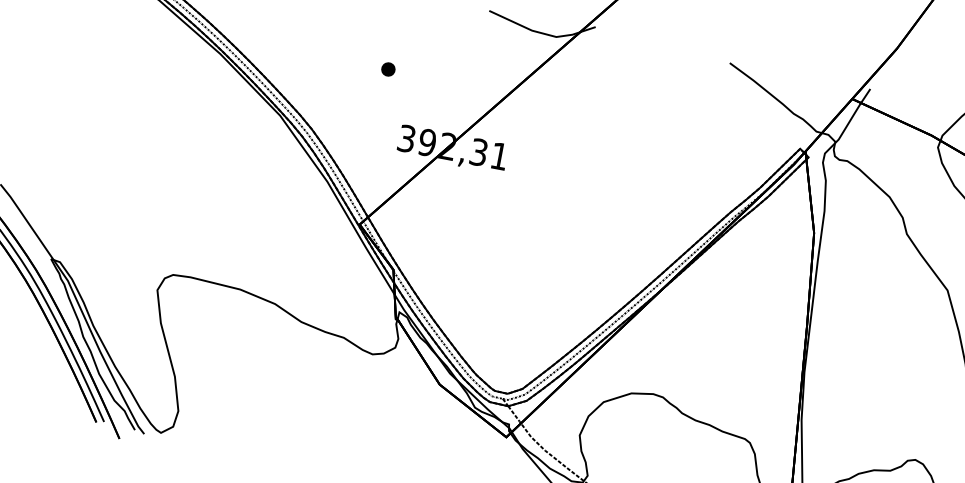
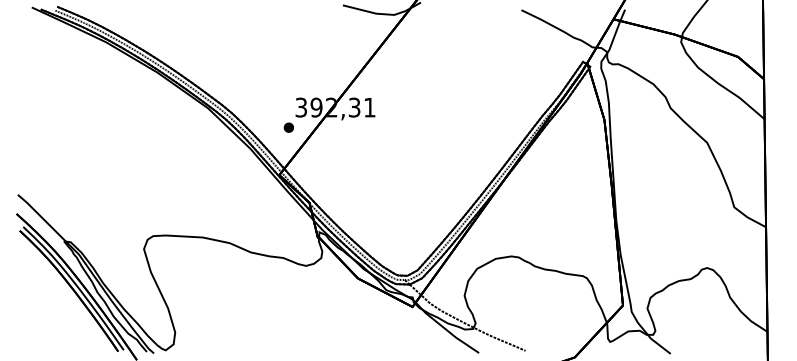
part: (387, 69) -> (288, 127), moved

